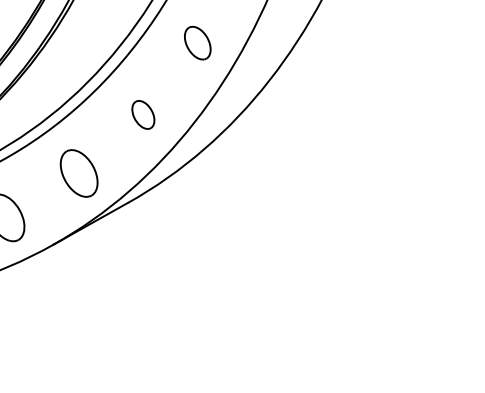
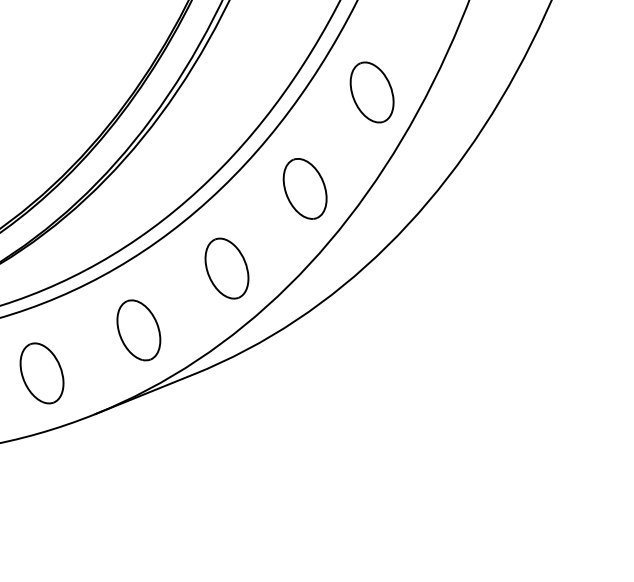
part: (197, 42) -> (304, 188), size x1.43
part: (142, 114) -> (226, 268), size x1.67

